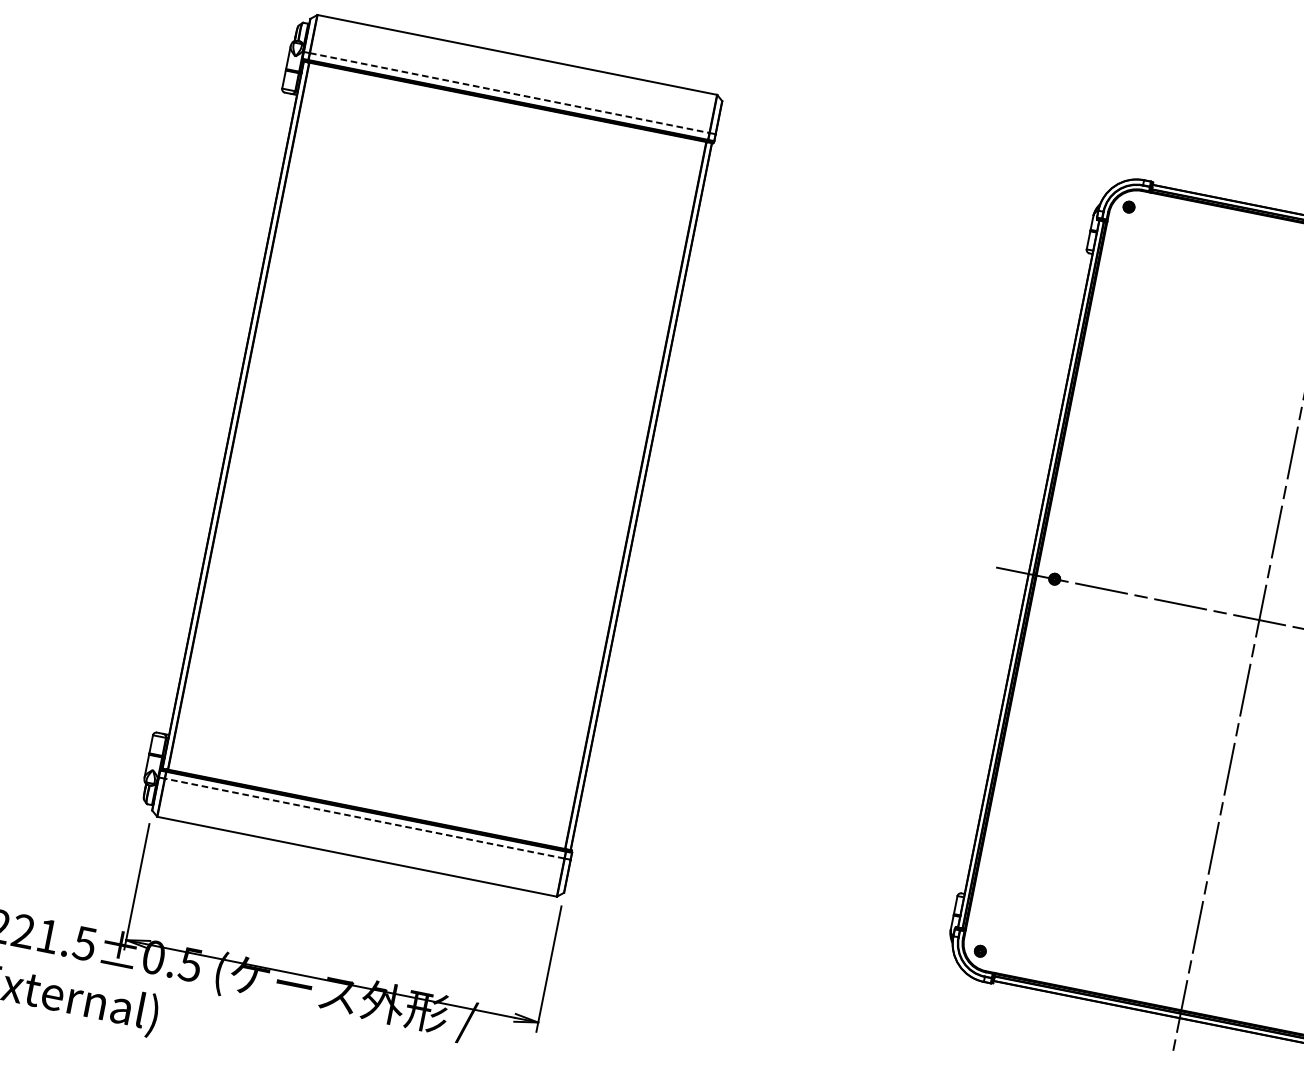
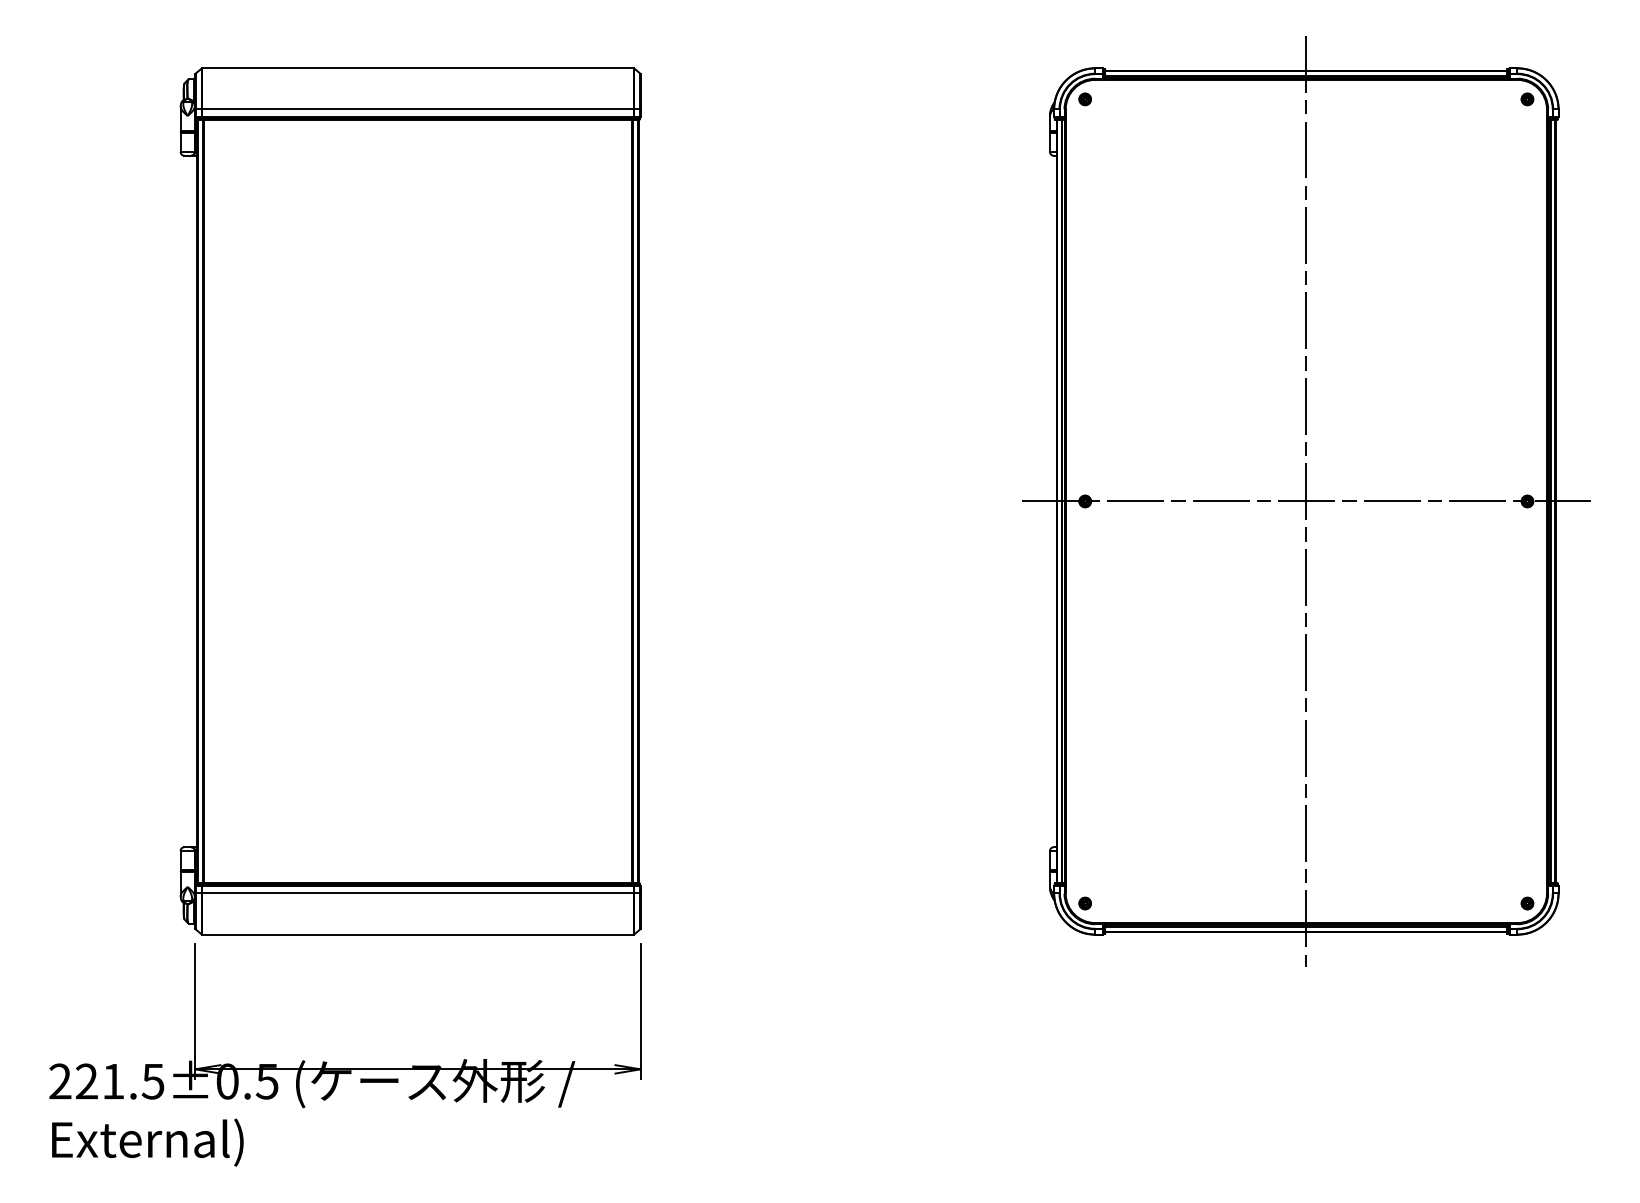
line: (509, 93) -> (417, 109), dashed -> solid
line: (364, 818) -> (417, 893), dashed -> solid

